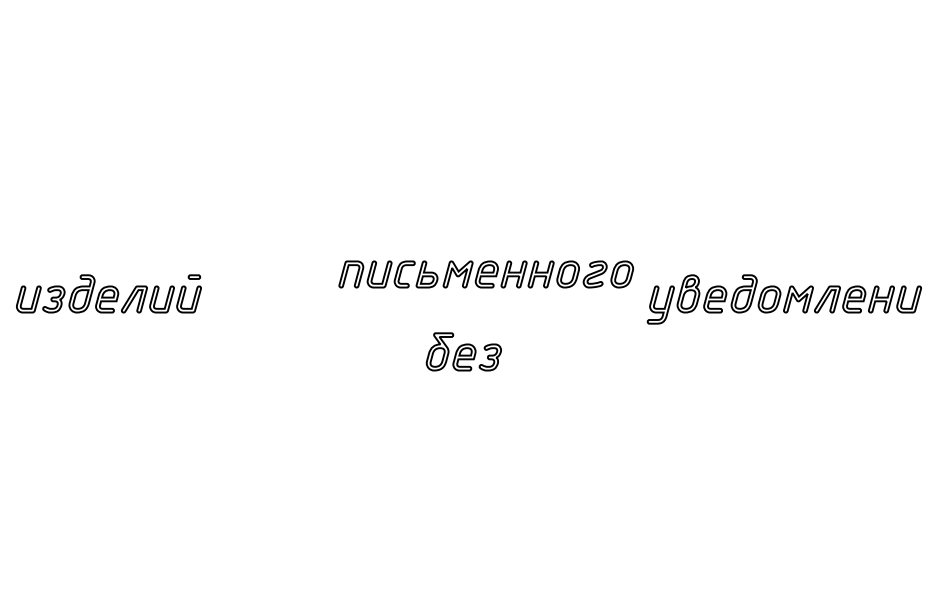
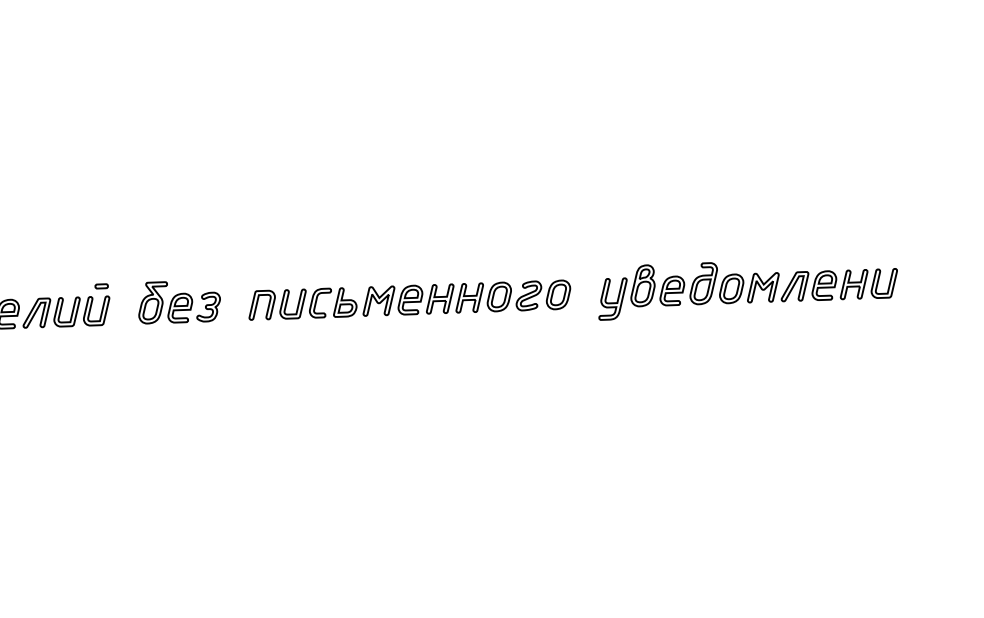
part: (485, 274) -> (408, 300), moved
part: (463, 351) -> (178, 301), moved

